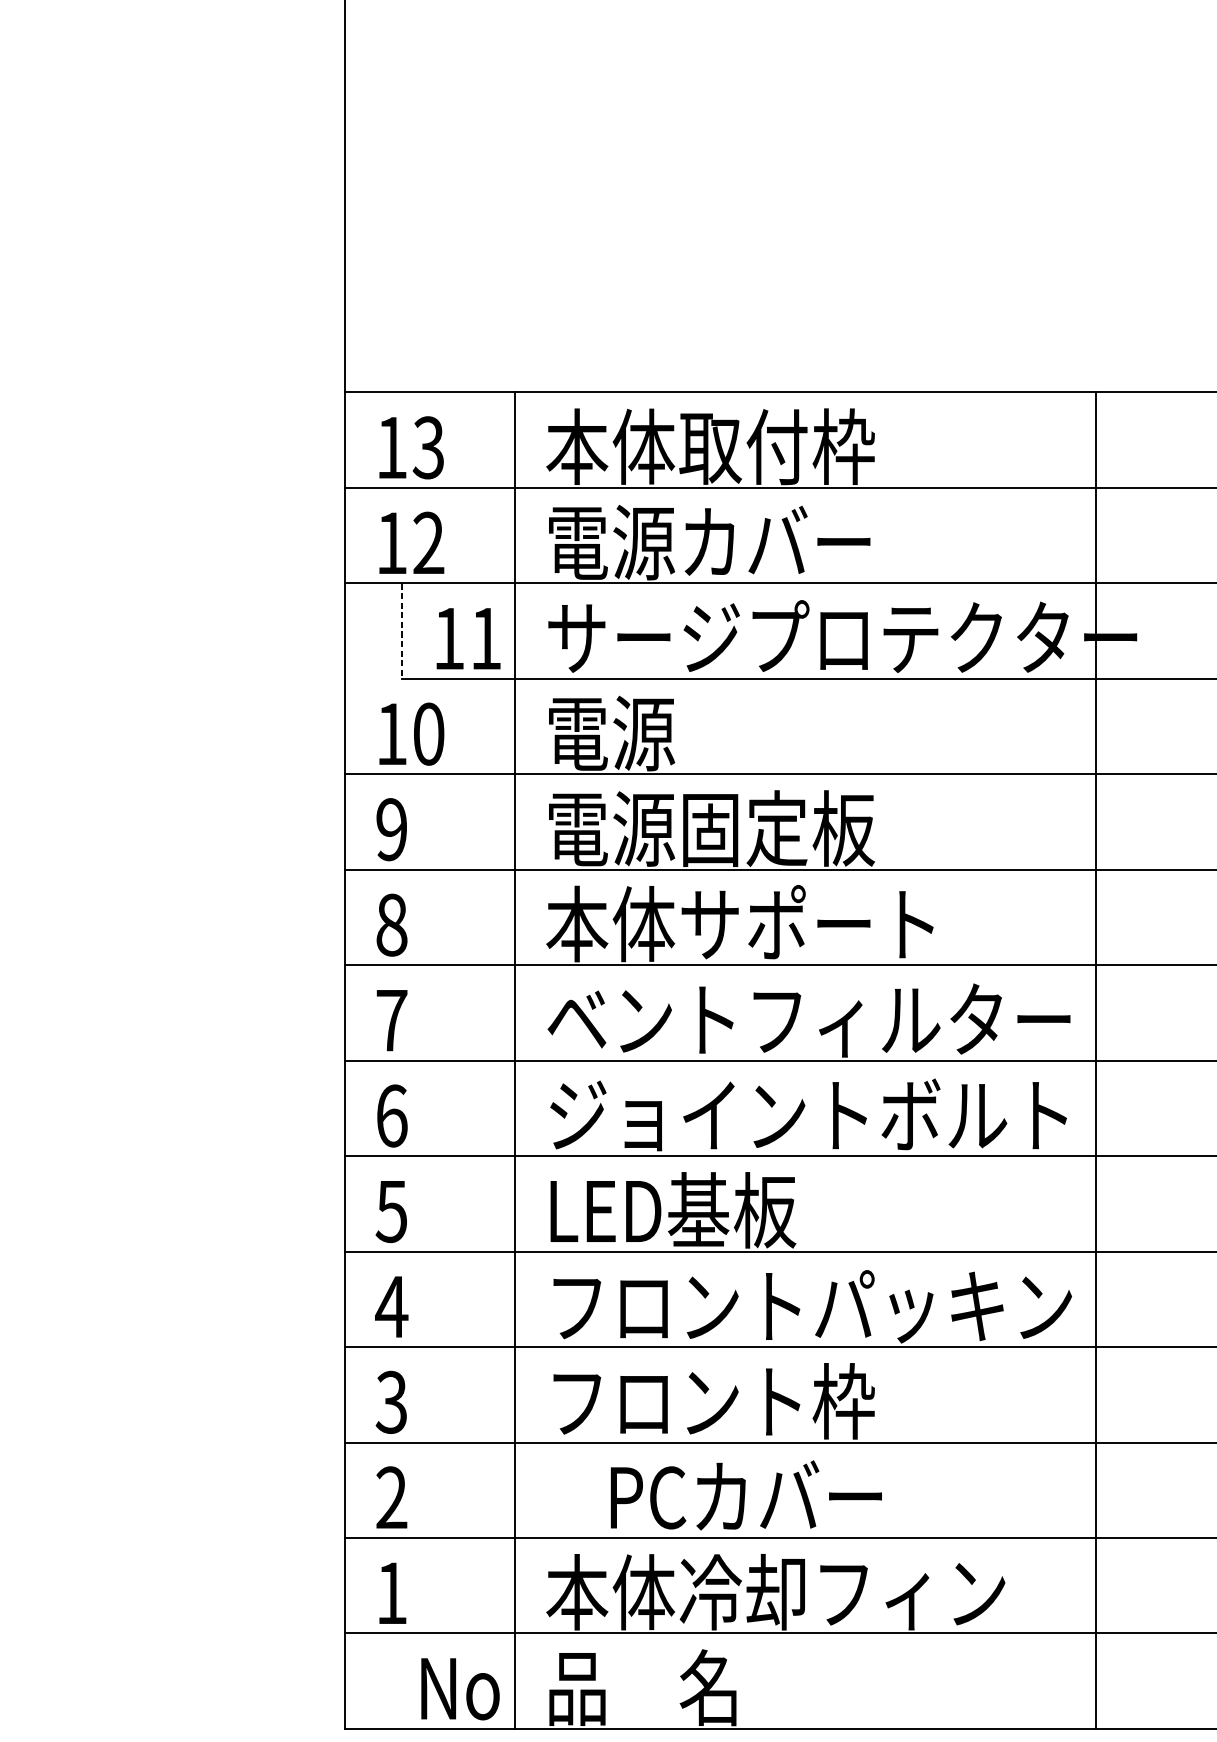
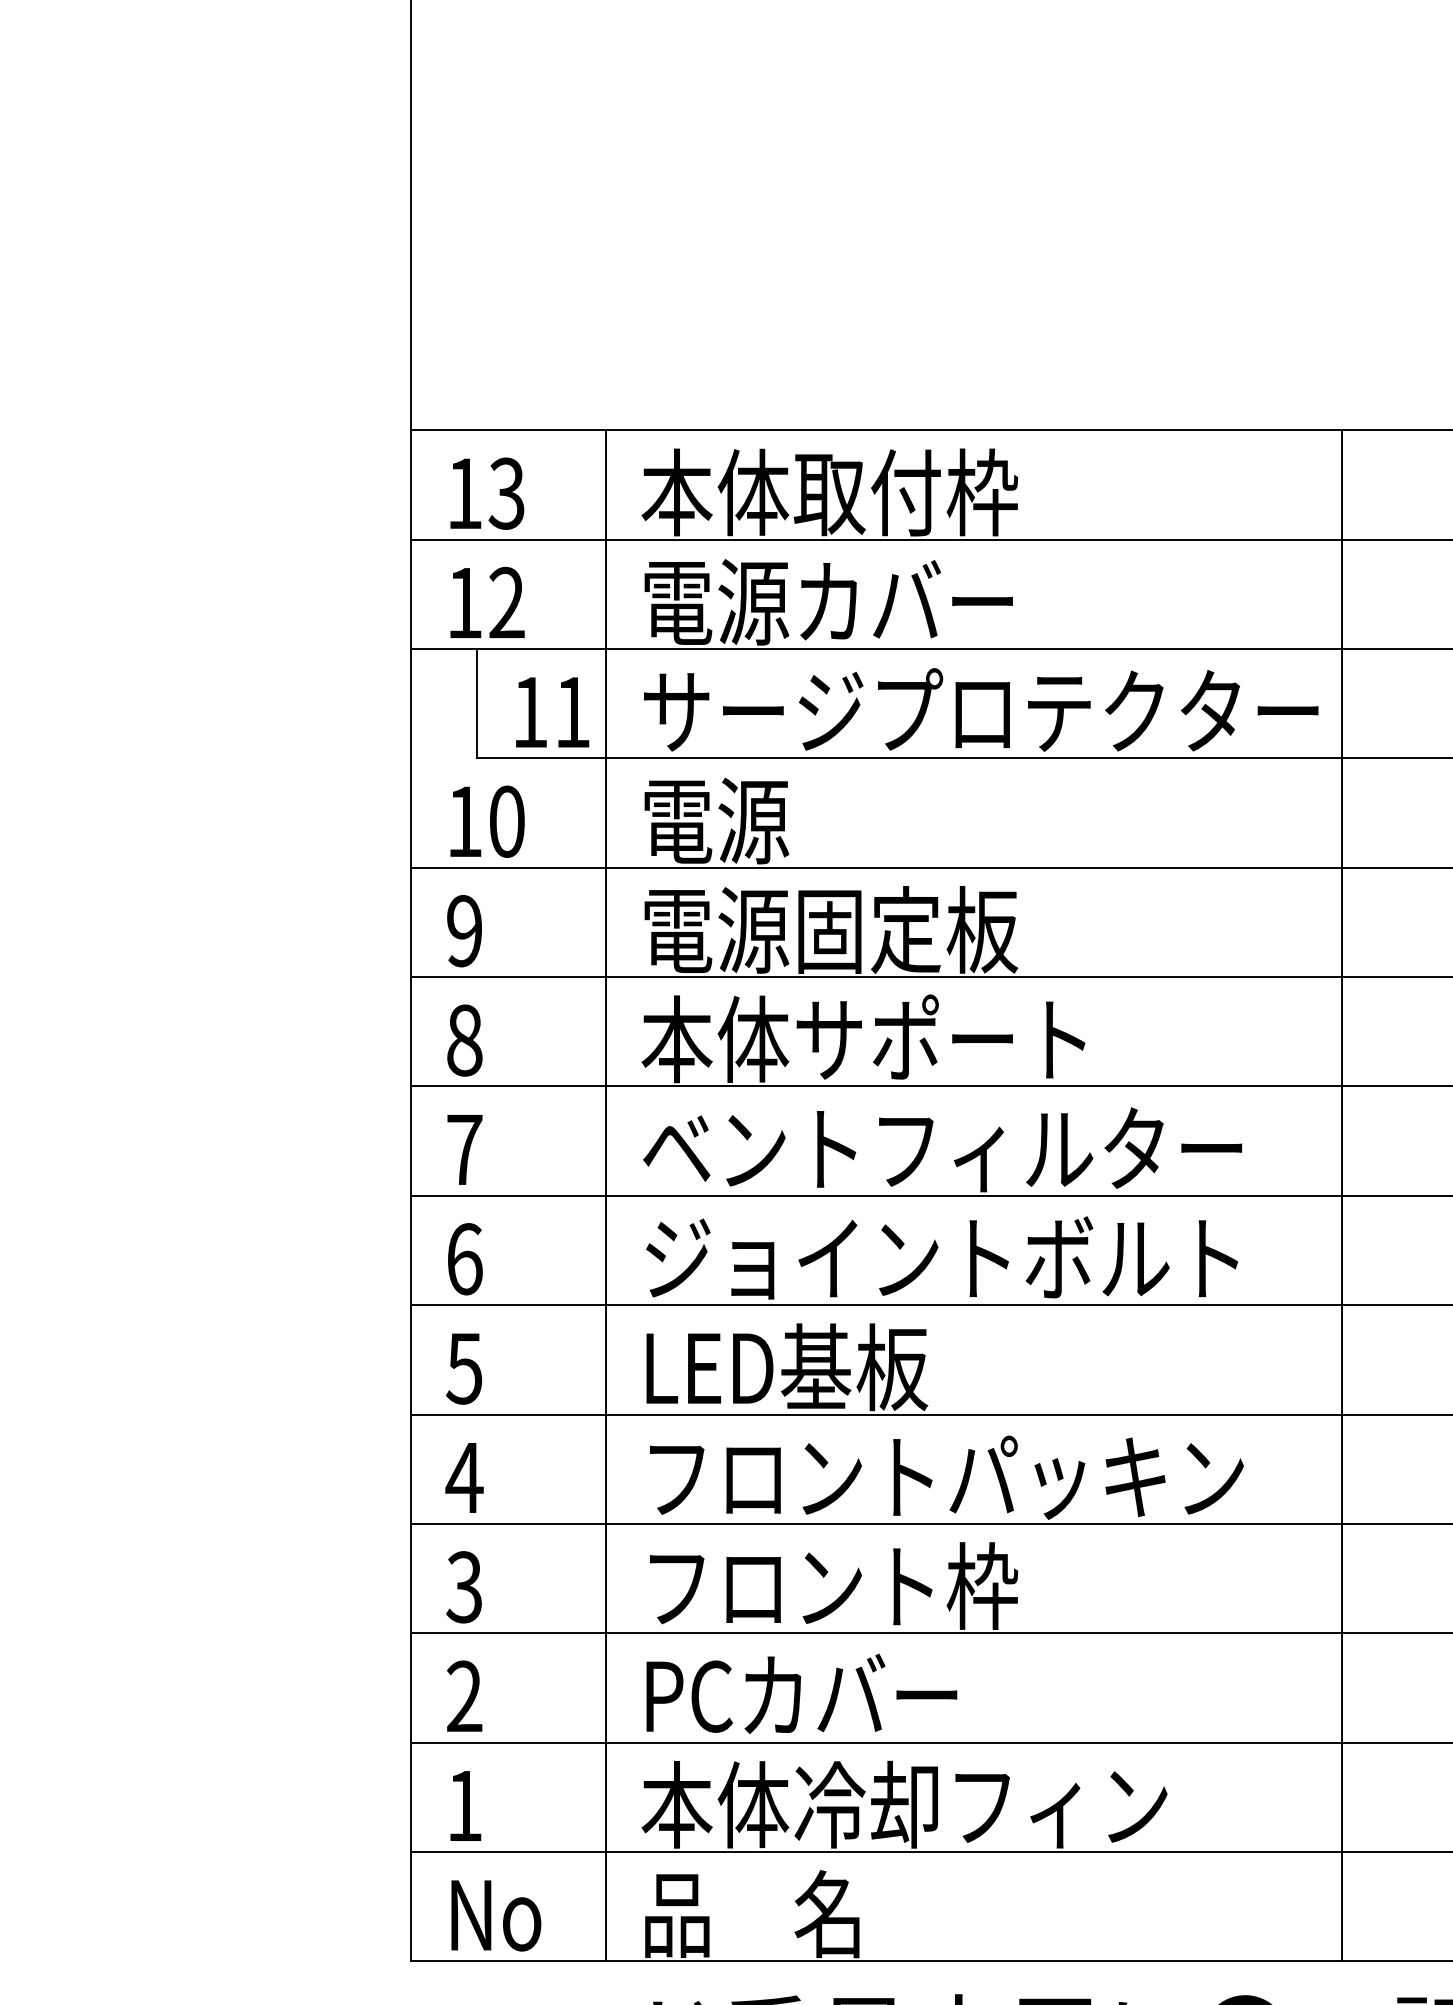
line: (402, 630) -> (476, 703), dashed -> solid
line: (1096, 1060) -> (1341, 1195), moved
text: (746, 1495) -> (801, 1693), moved
text: (460, 1688) -> (496, 1915), moved

